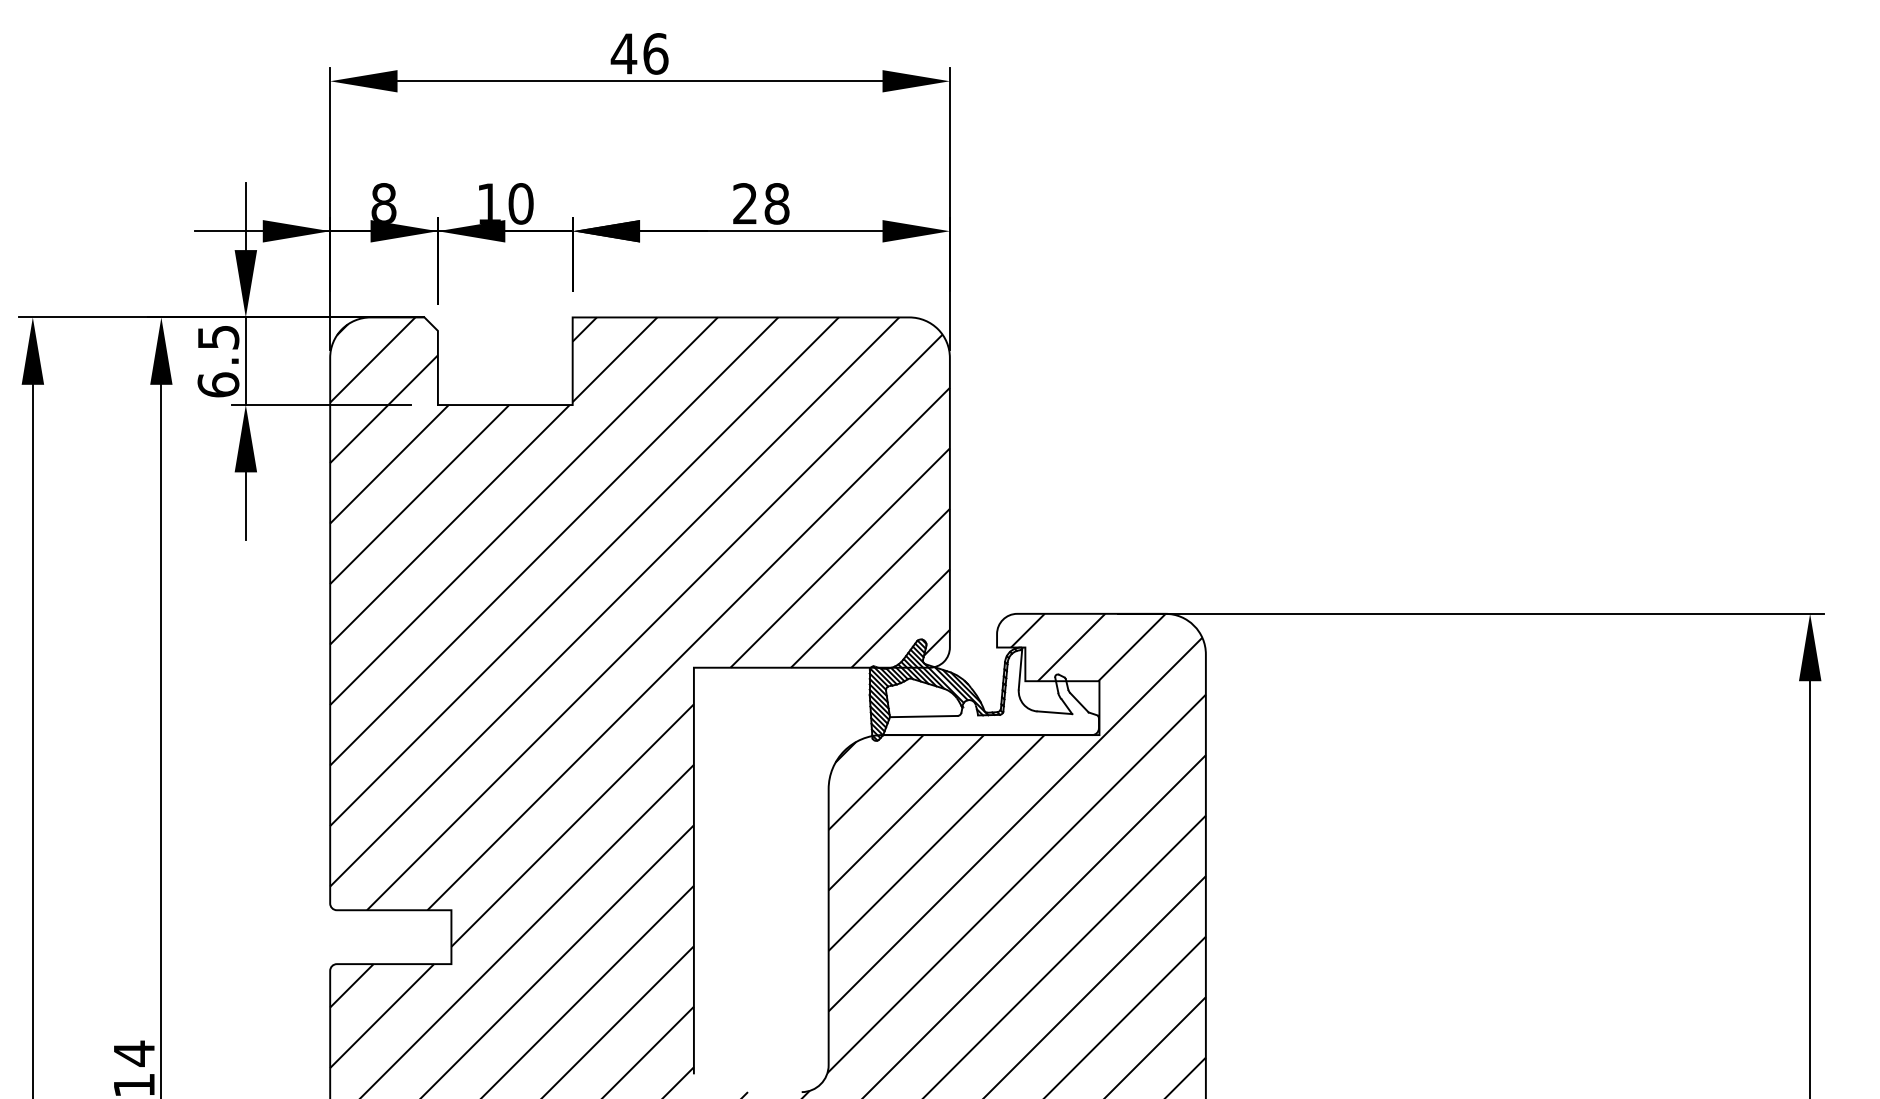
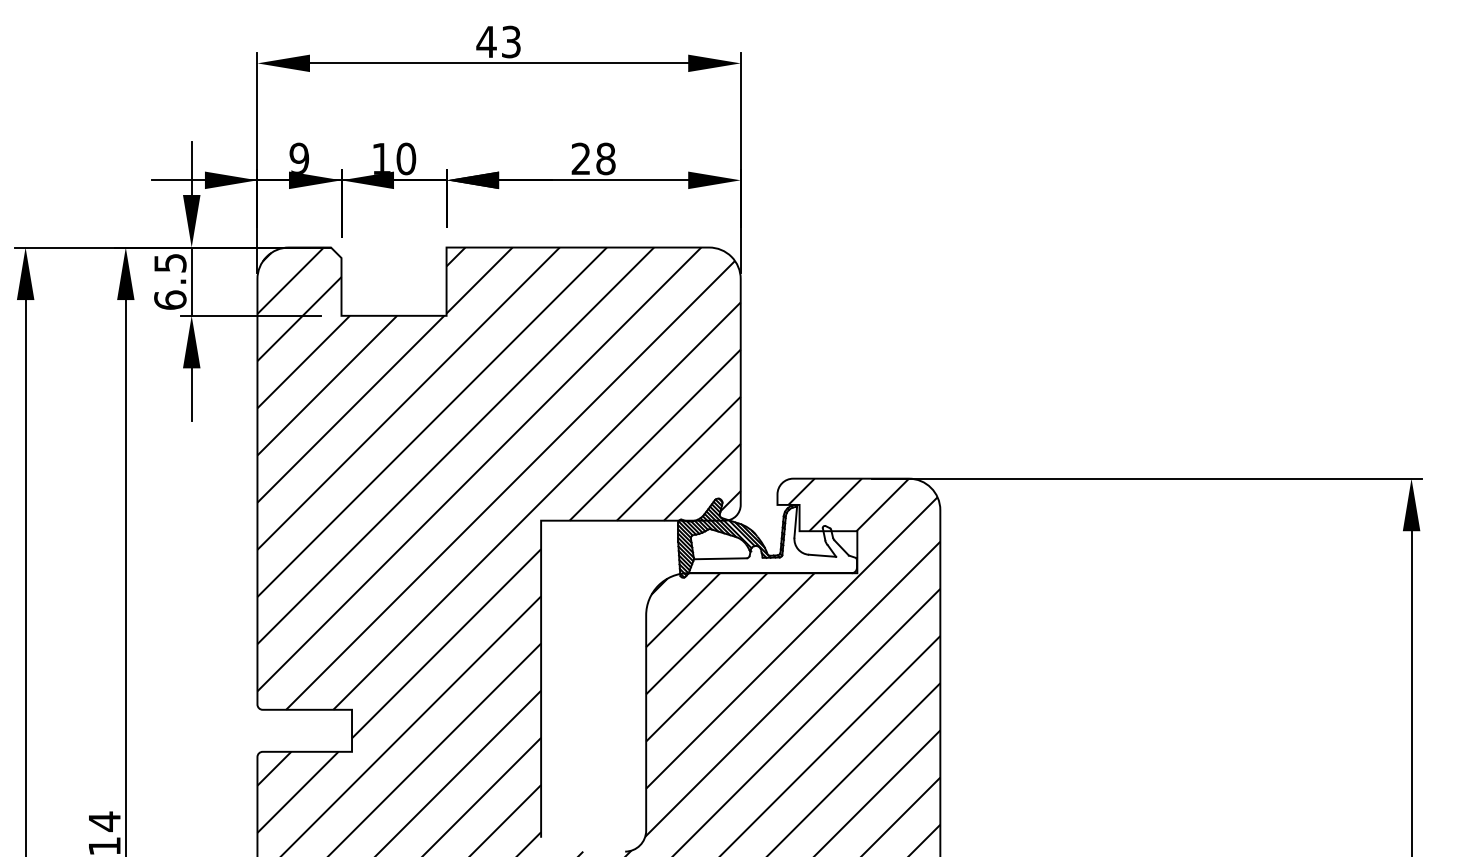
text: (655, 53) -> (511, 41), 46 -> 43
text: (383, 203) -> (299, 158), 8 -> 9

